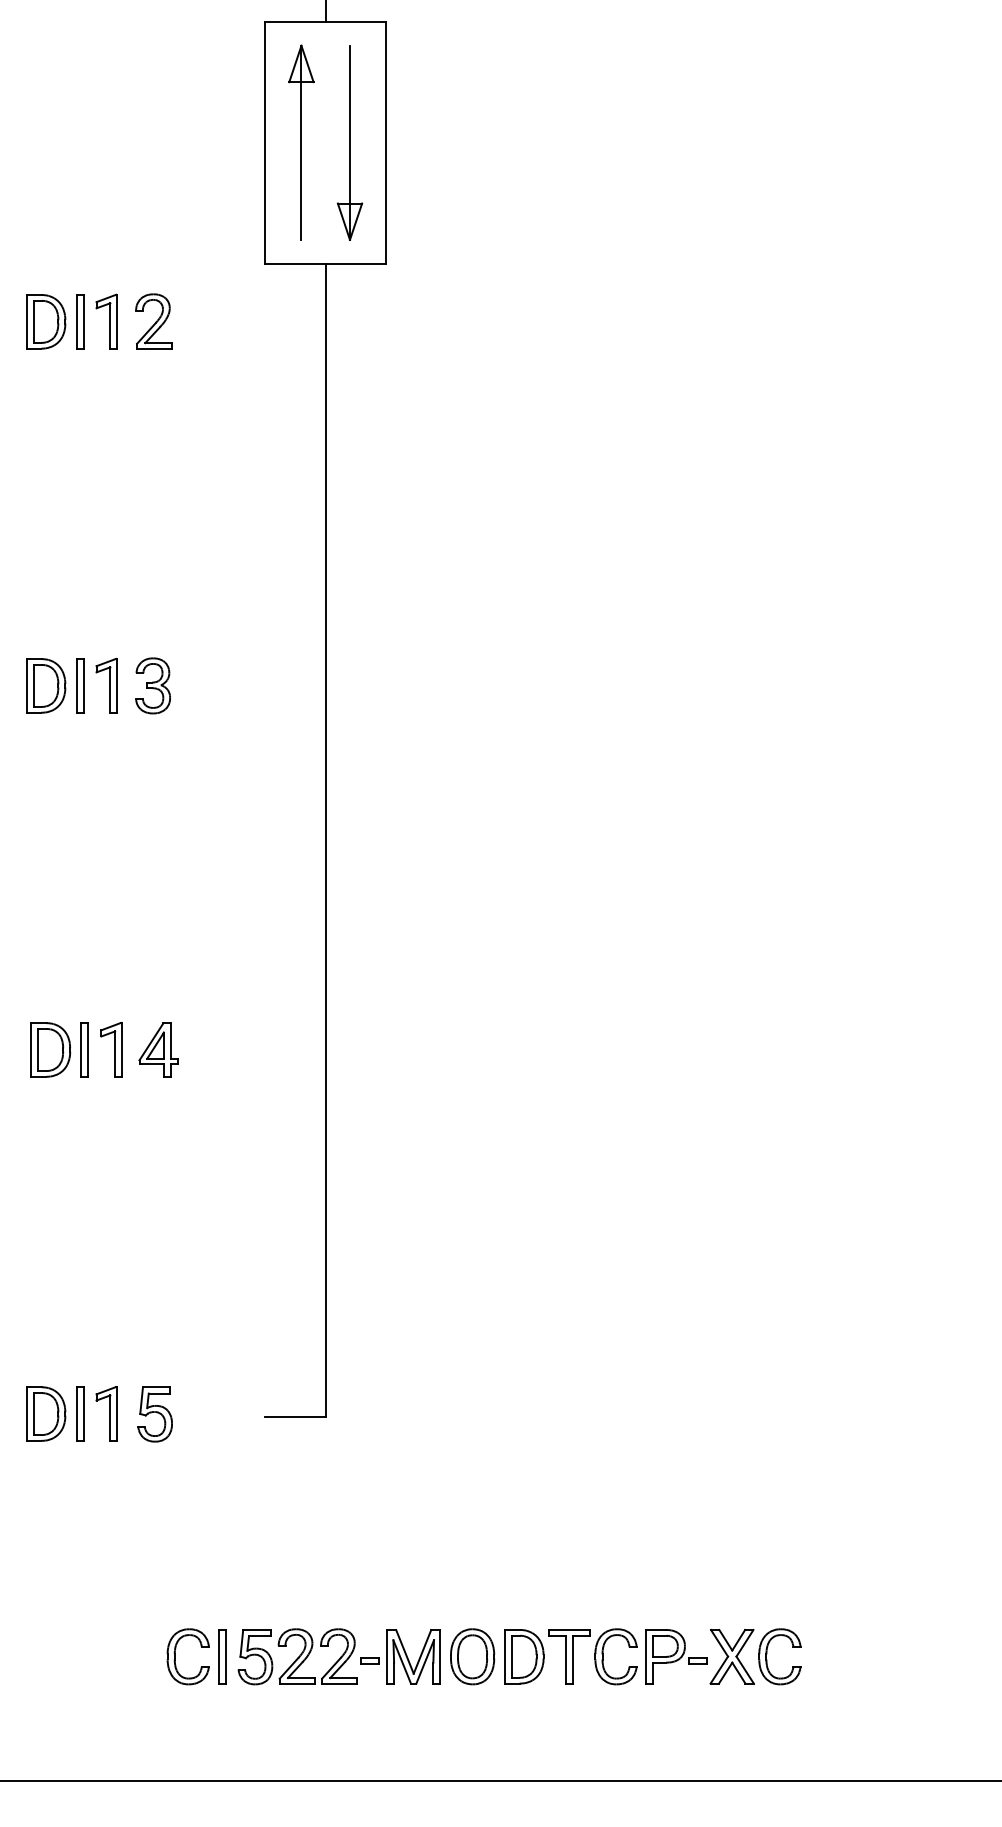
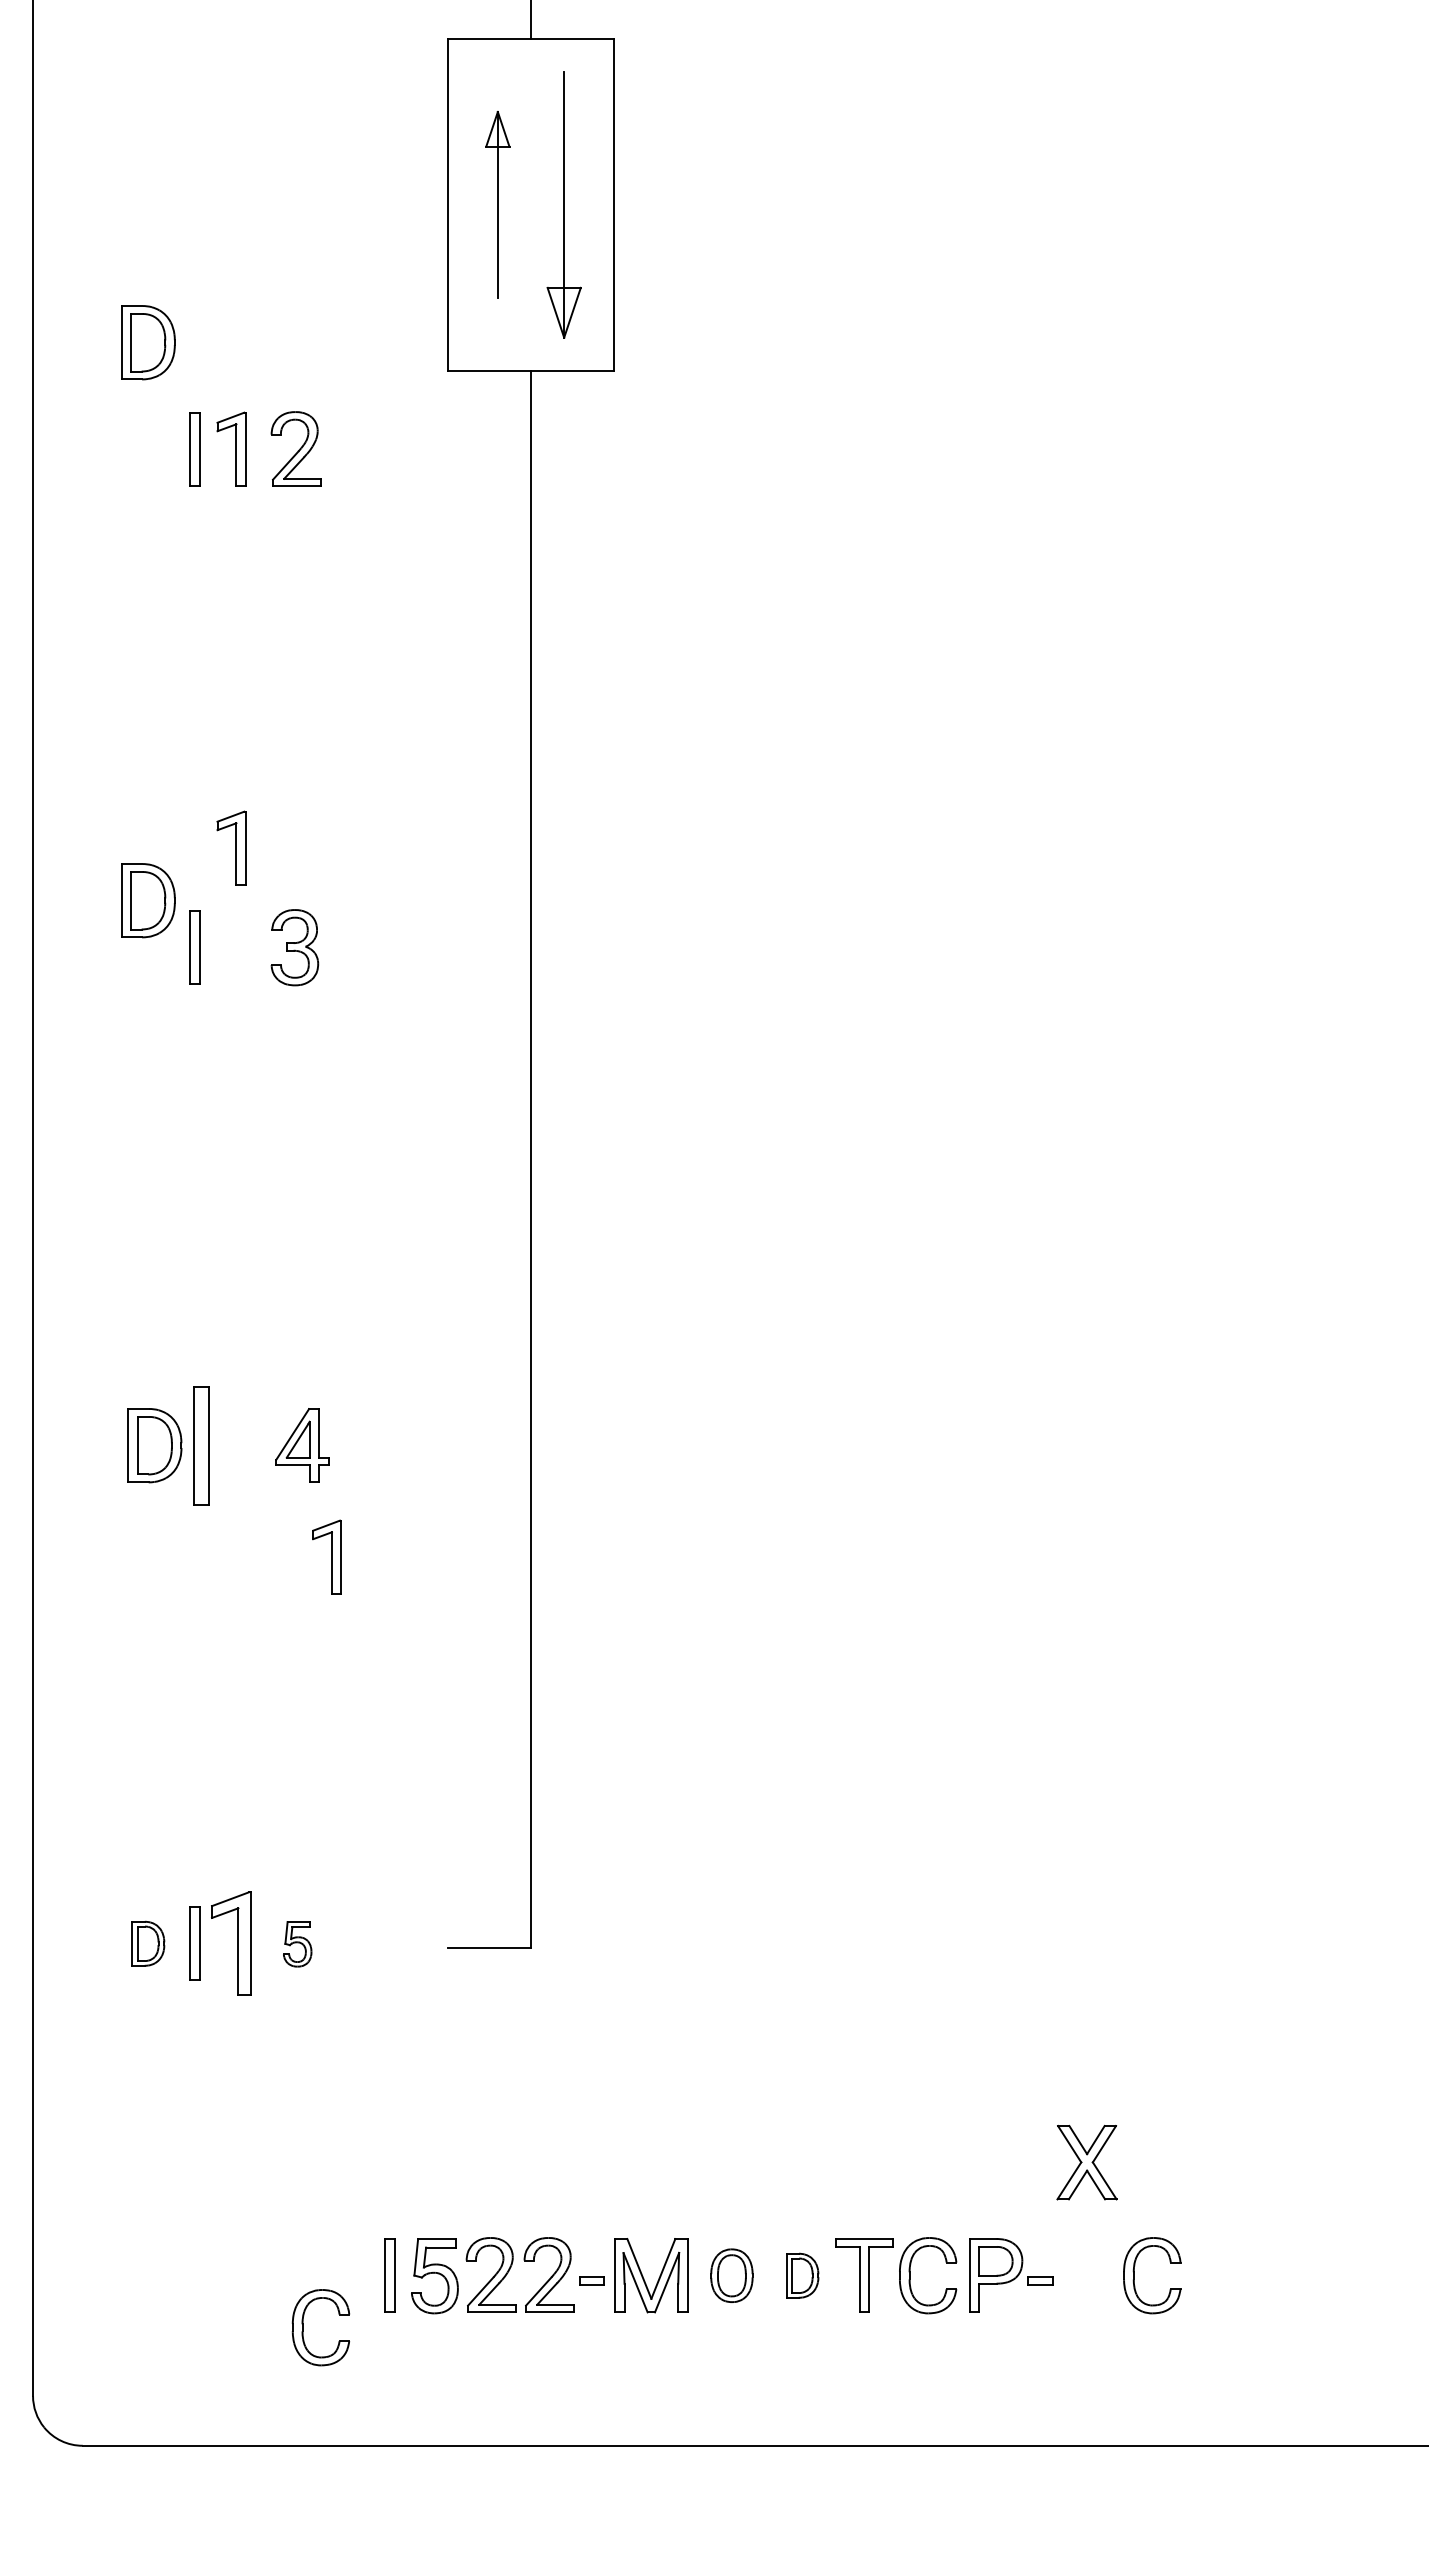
part: (301, 142) -> (497, 204), size x0.7
part: (46, 321) -> (148, 342), moved
part: (46, 685) -> (148, 900), moved
part: (106, 685) -> (231, 847), moved
part: (84, 1049) -> (201, 1445), size x1.6
part: (111, 1049) -> (326, 1556), moved
part: (46, 1413) -> (148, 1943), size x0.6
part: (106, 1413) -> (231, 1942), size x1.4
part: (155, 1414) -> (297, 1944), size x0.6
part: (175, 1656) -> (303, 2327), moved
part: (472, 1656) -> (731, 2275), size x0.7
part: (524, 1656) -> (802, 2275), size x0.6
part: (731, 1656) -> (1086, 2162), moved

